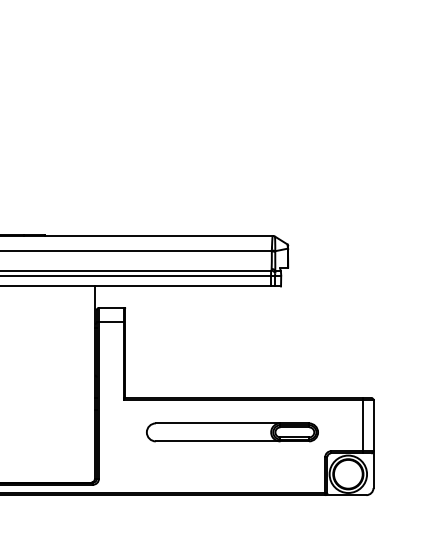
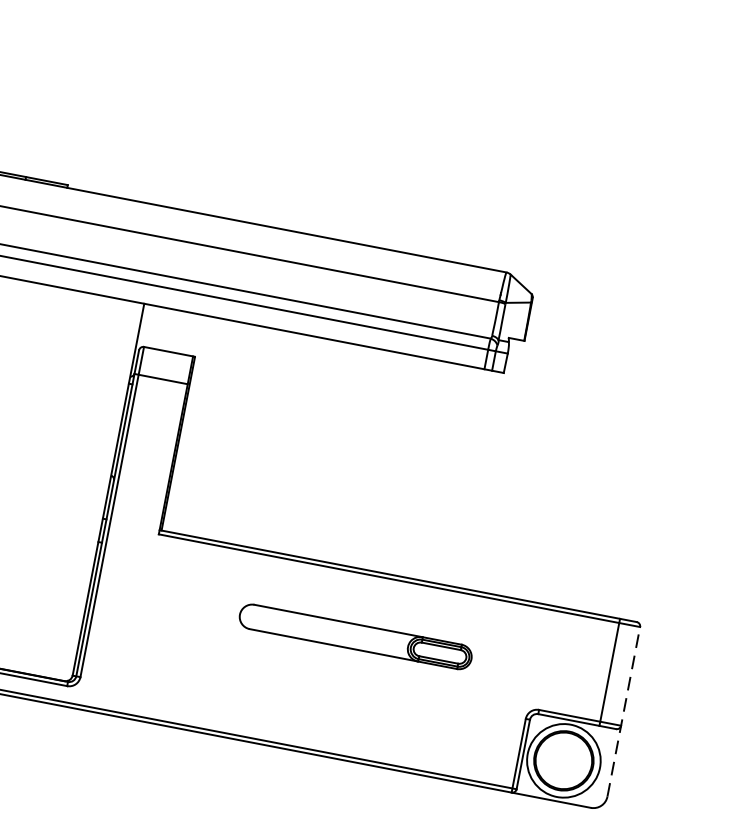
part: (232, 432) -> (355, 637), size x0.7
line: (373, 444) -> (623, 712), solid -> dashed

